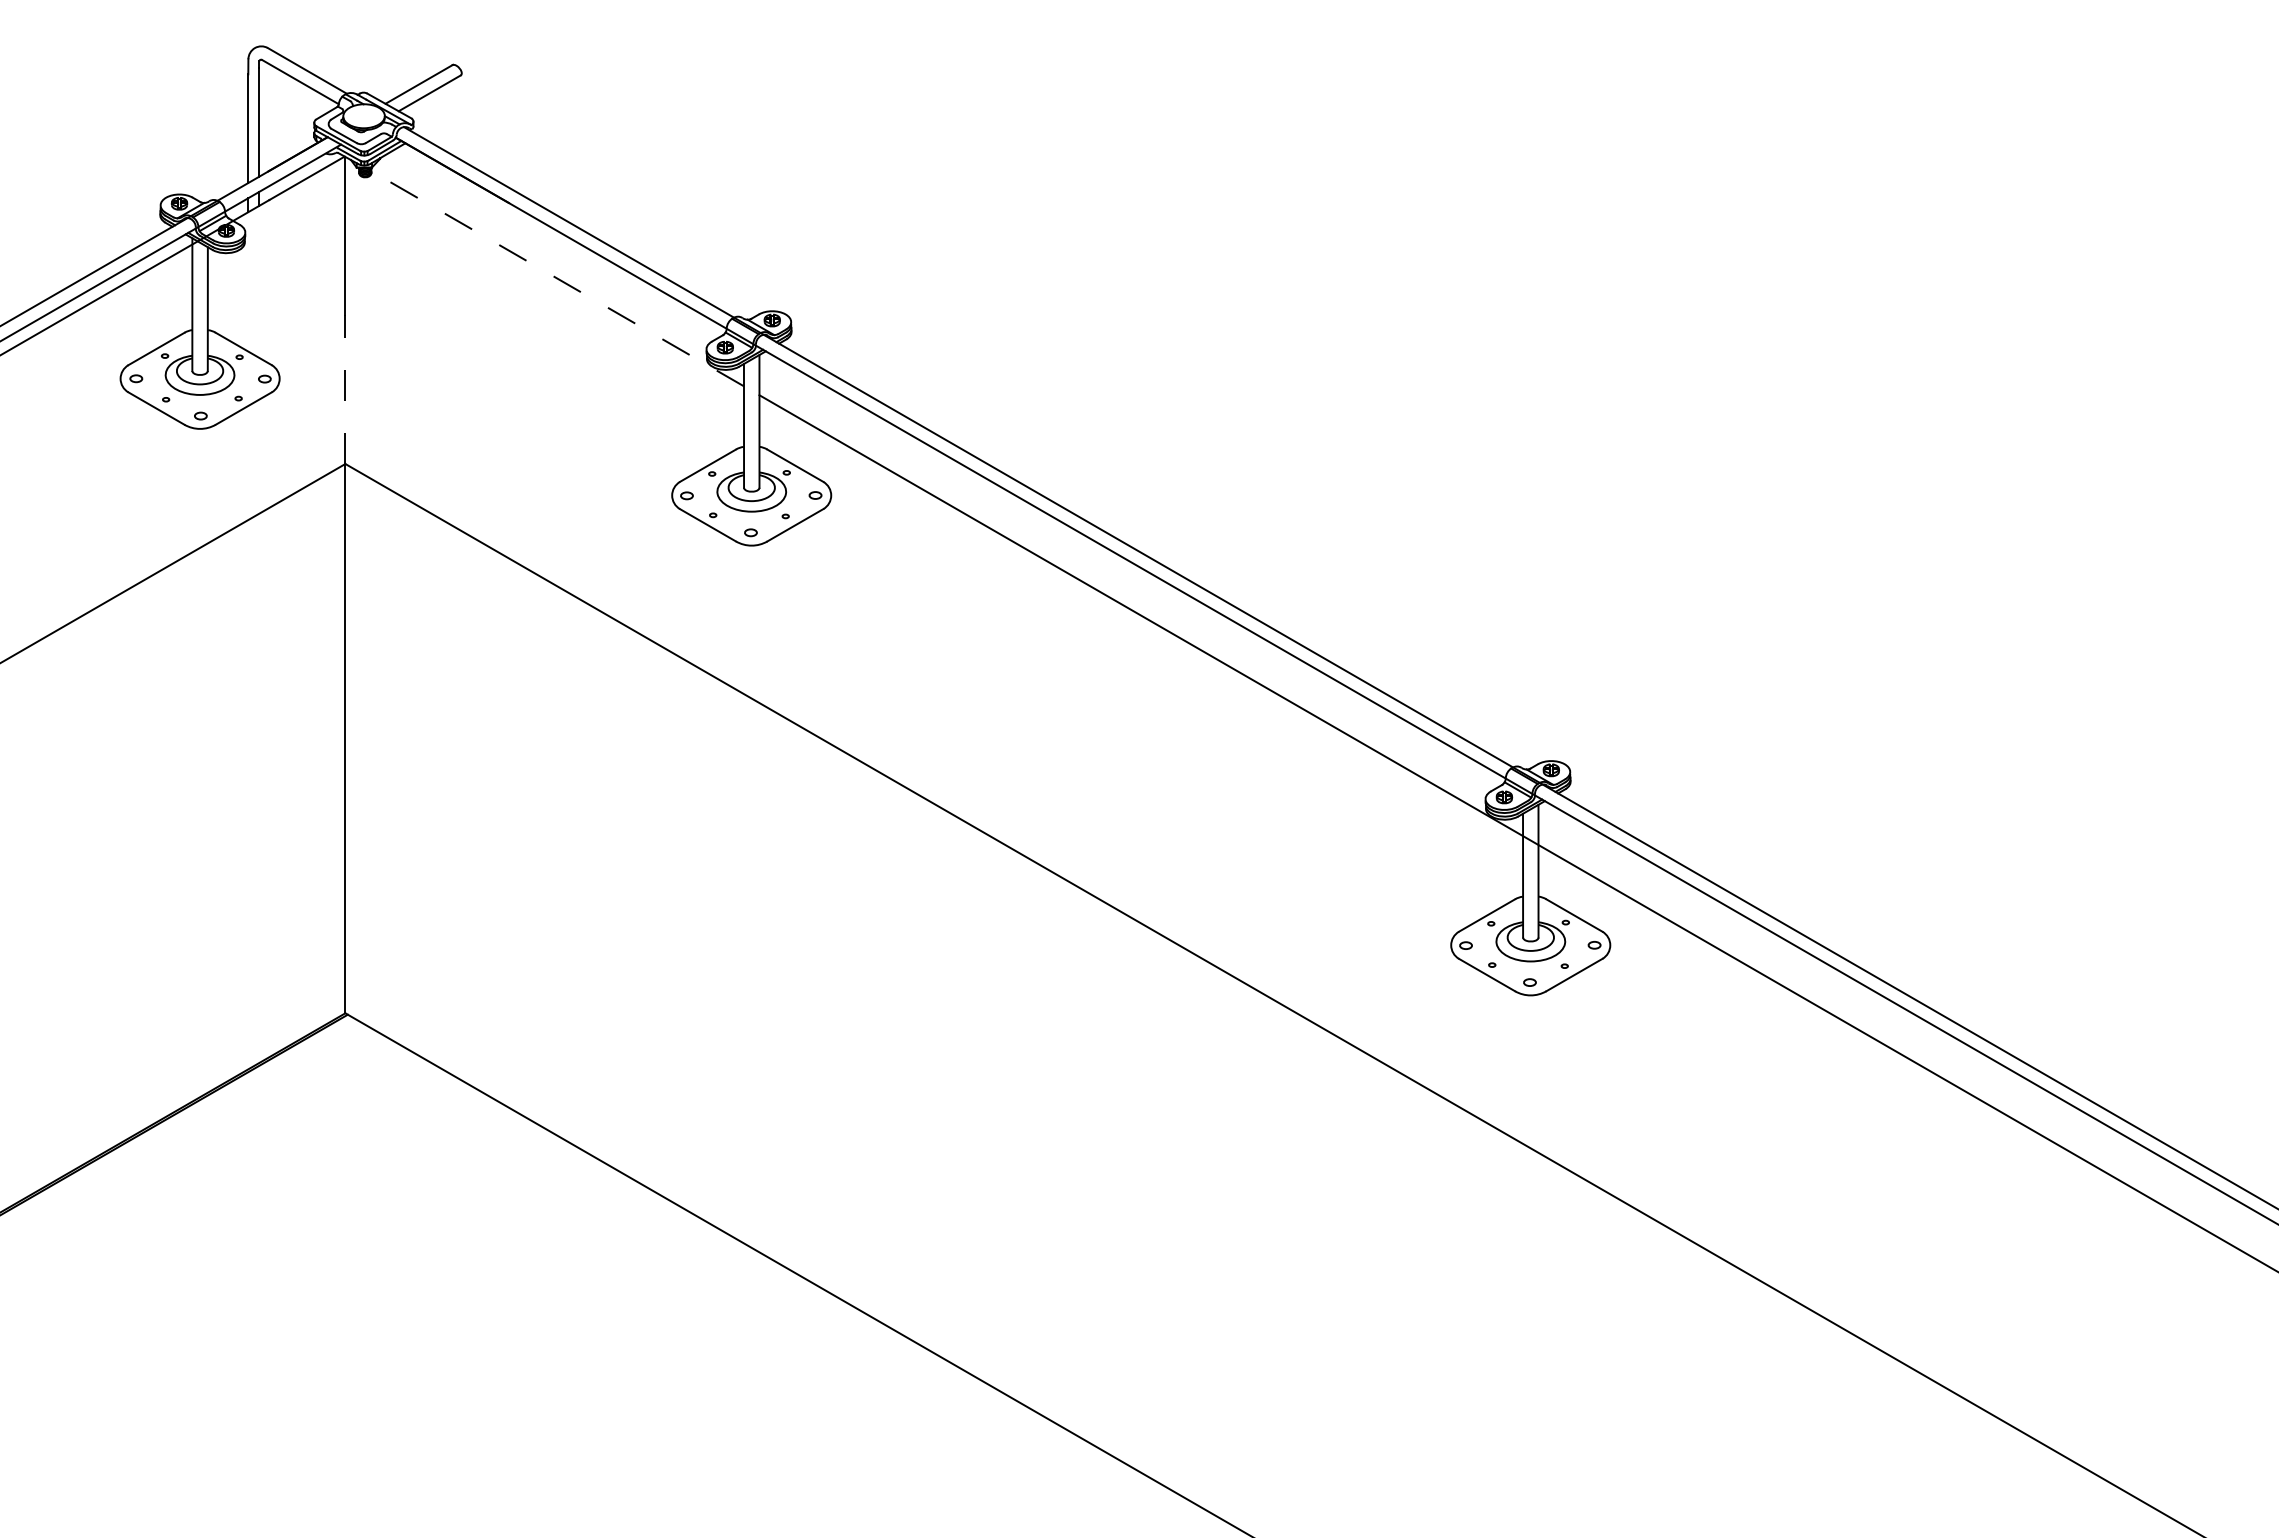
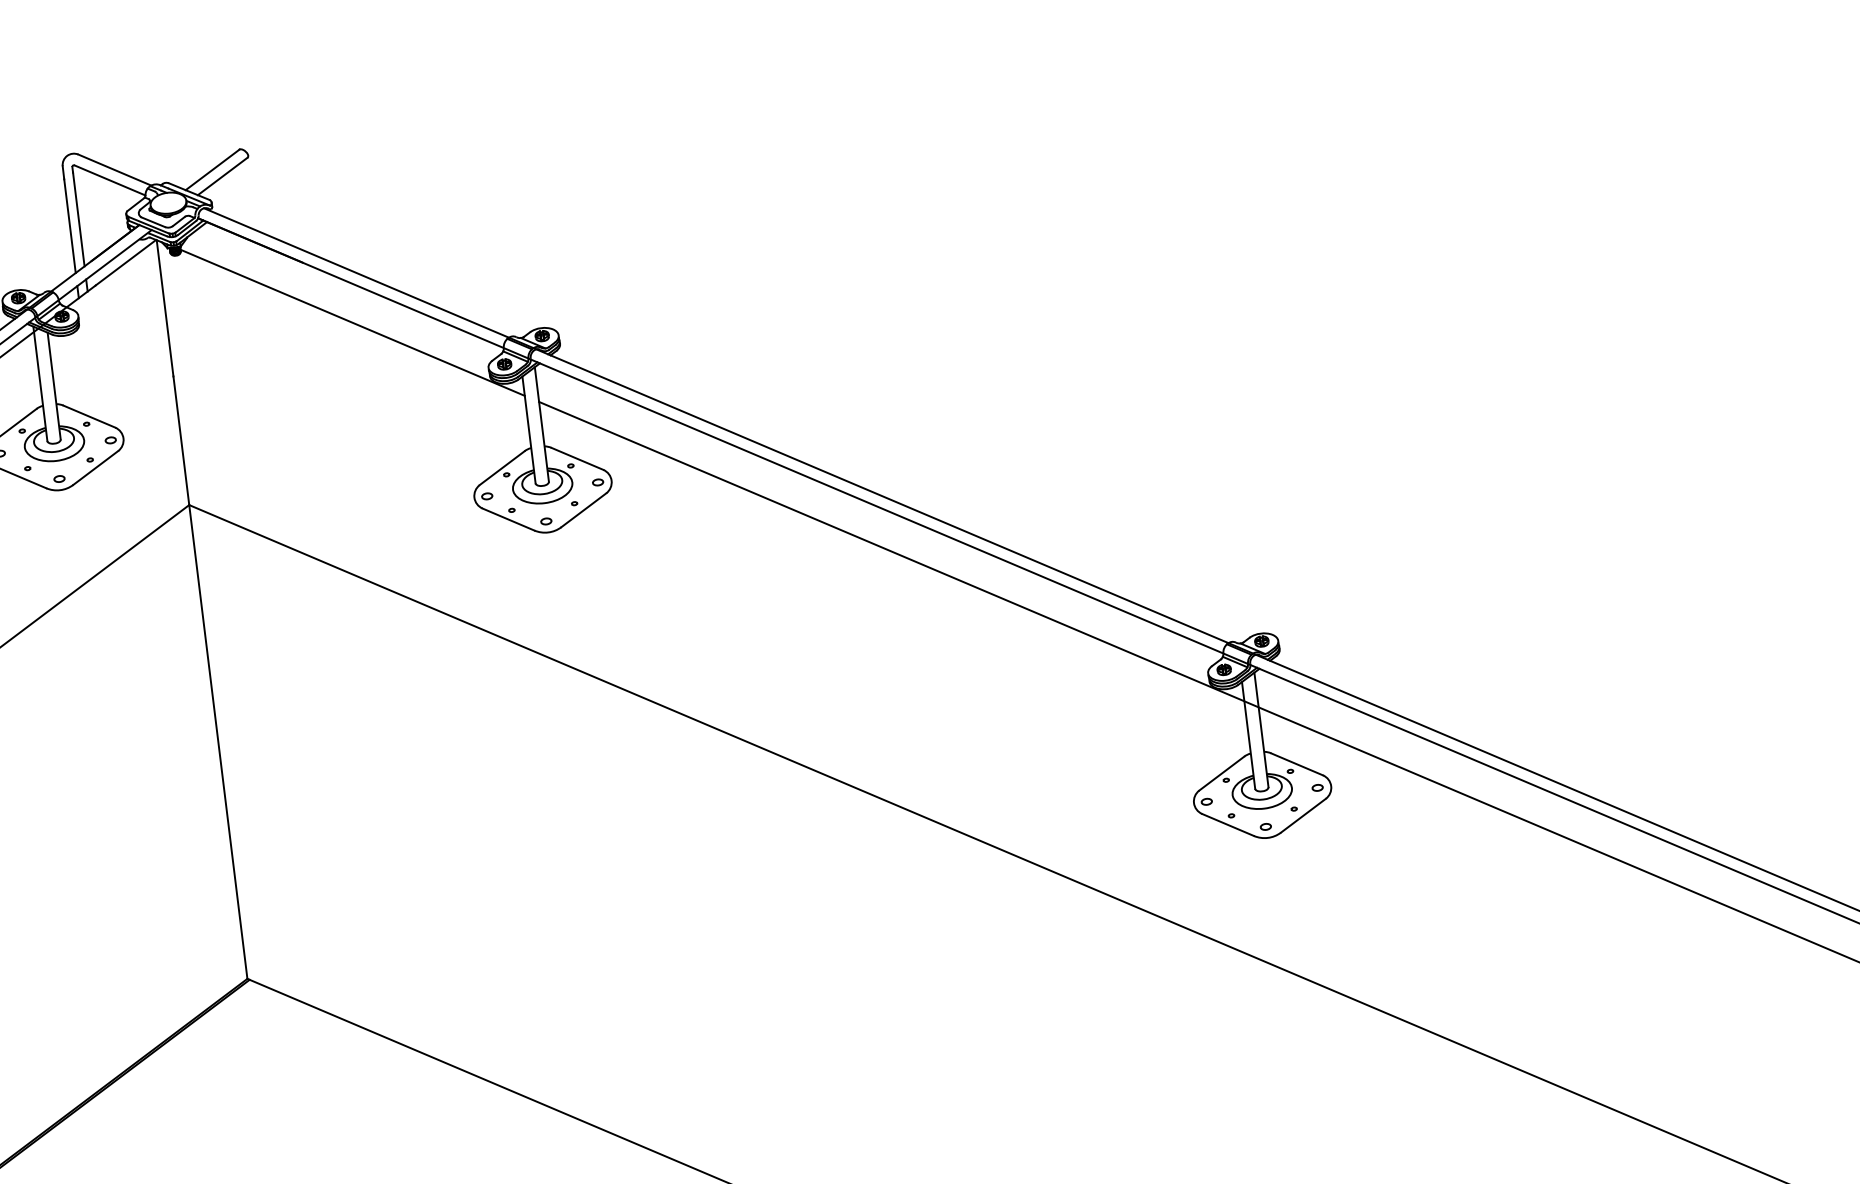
line: (557, 278) -> (352, 322), dashed -> solid
line: (345, 389) -> (181, 440), dashed -> solid

